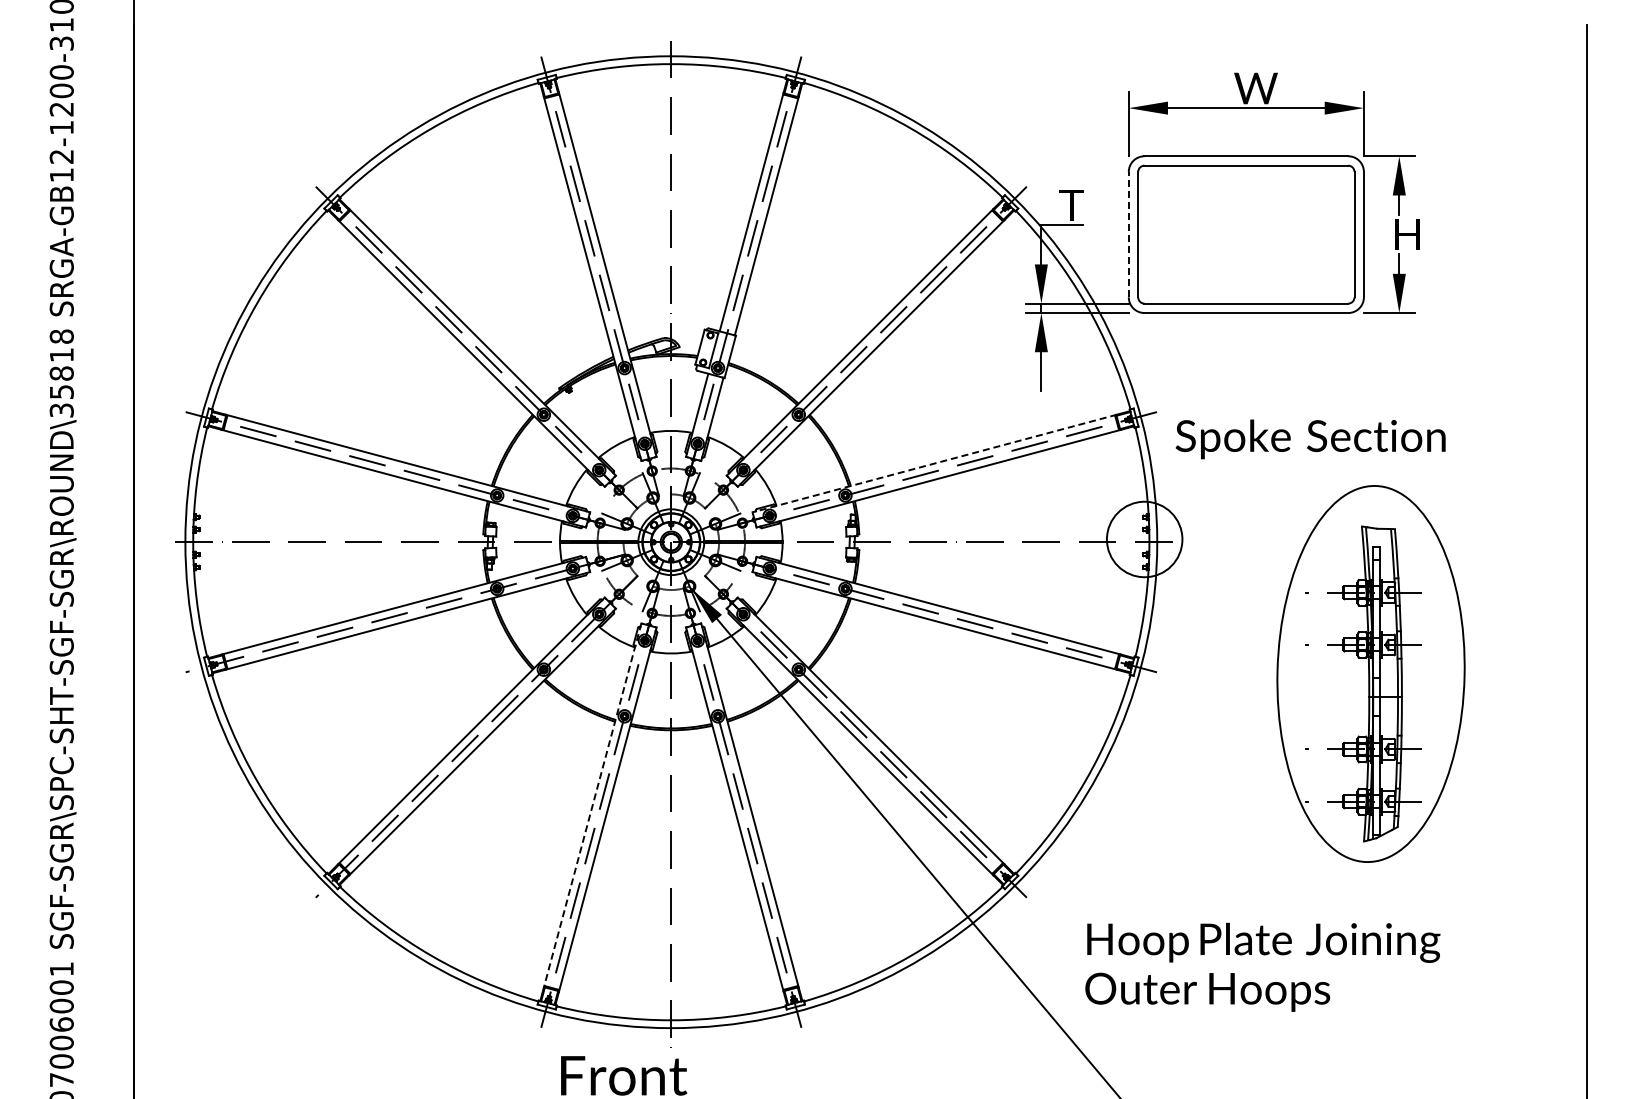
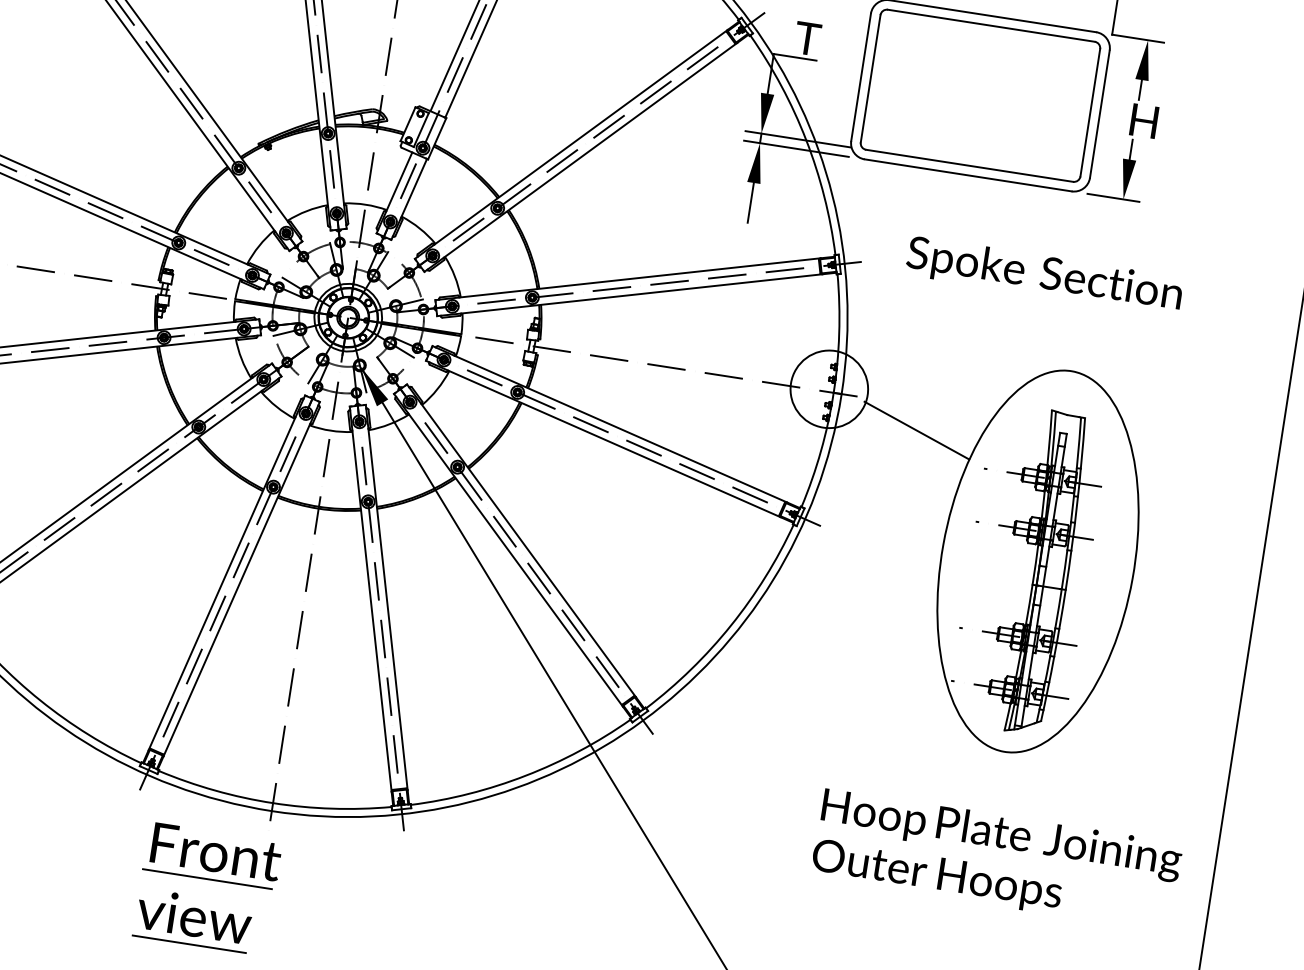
line: (1128, 234) -> (860, 77), dashed -> solid
text: (1310, 439) -> (1044, 276), moved
line: (934, 463) -> (627, 279), dashed -> solid
line: (1234, 566) -> (916, 430), added
line: (592, 805) -> (226, 572), dashed -> solid
text: (1262, 966) -> (996, 859), moved

